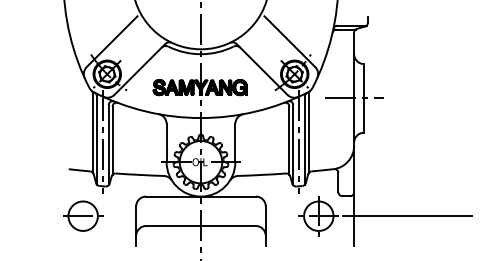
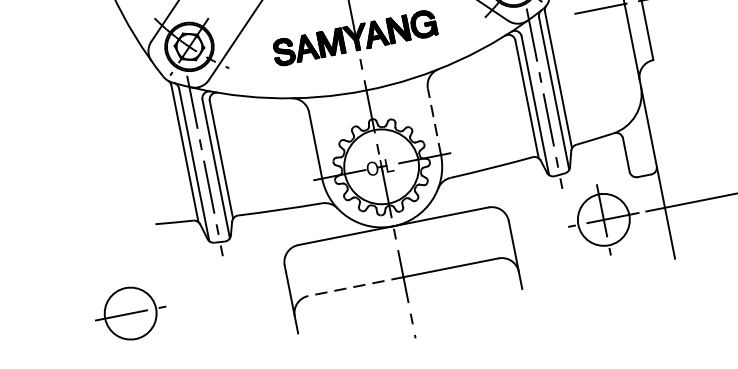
line: (235, 142) -> (434, 120), solid -> dashed
part: (83, 215) -> (130, 312), moved
line: (173, 226) -> (356, 287), solid -> dashed

